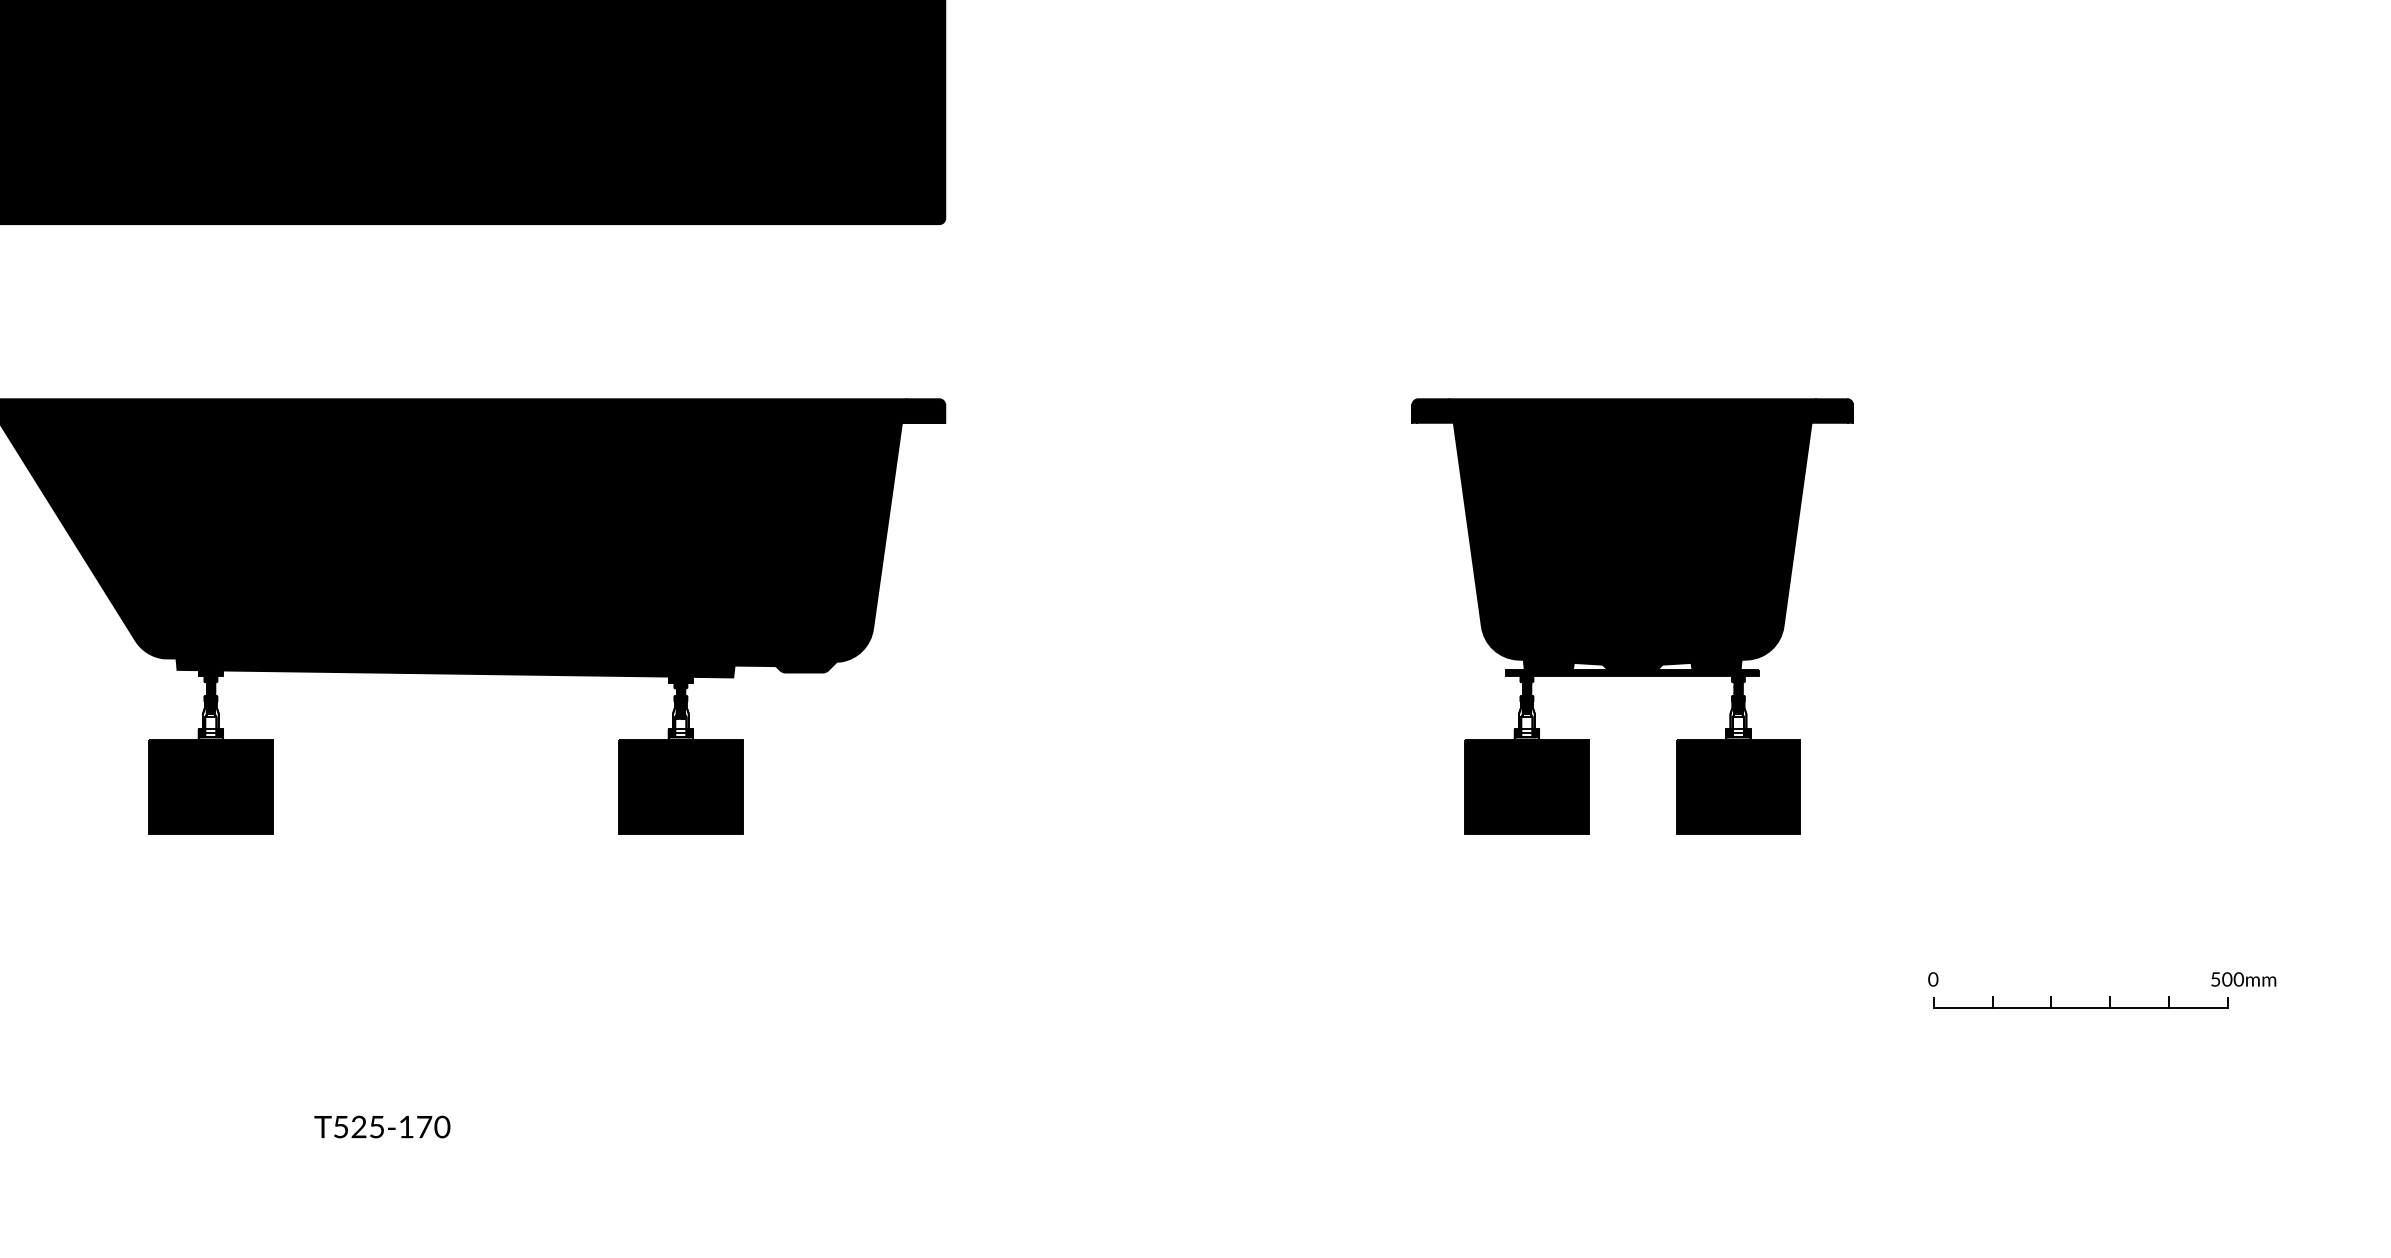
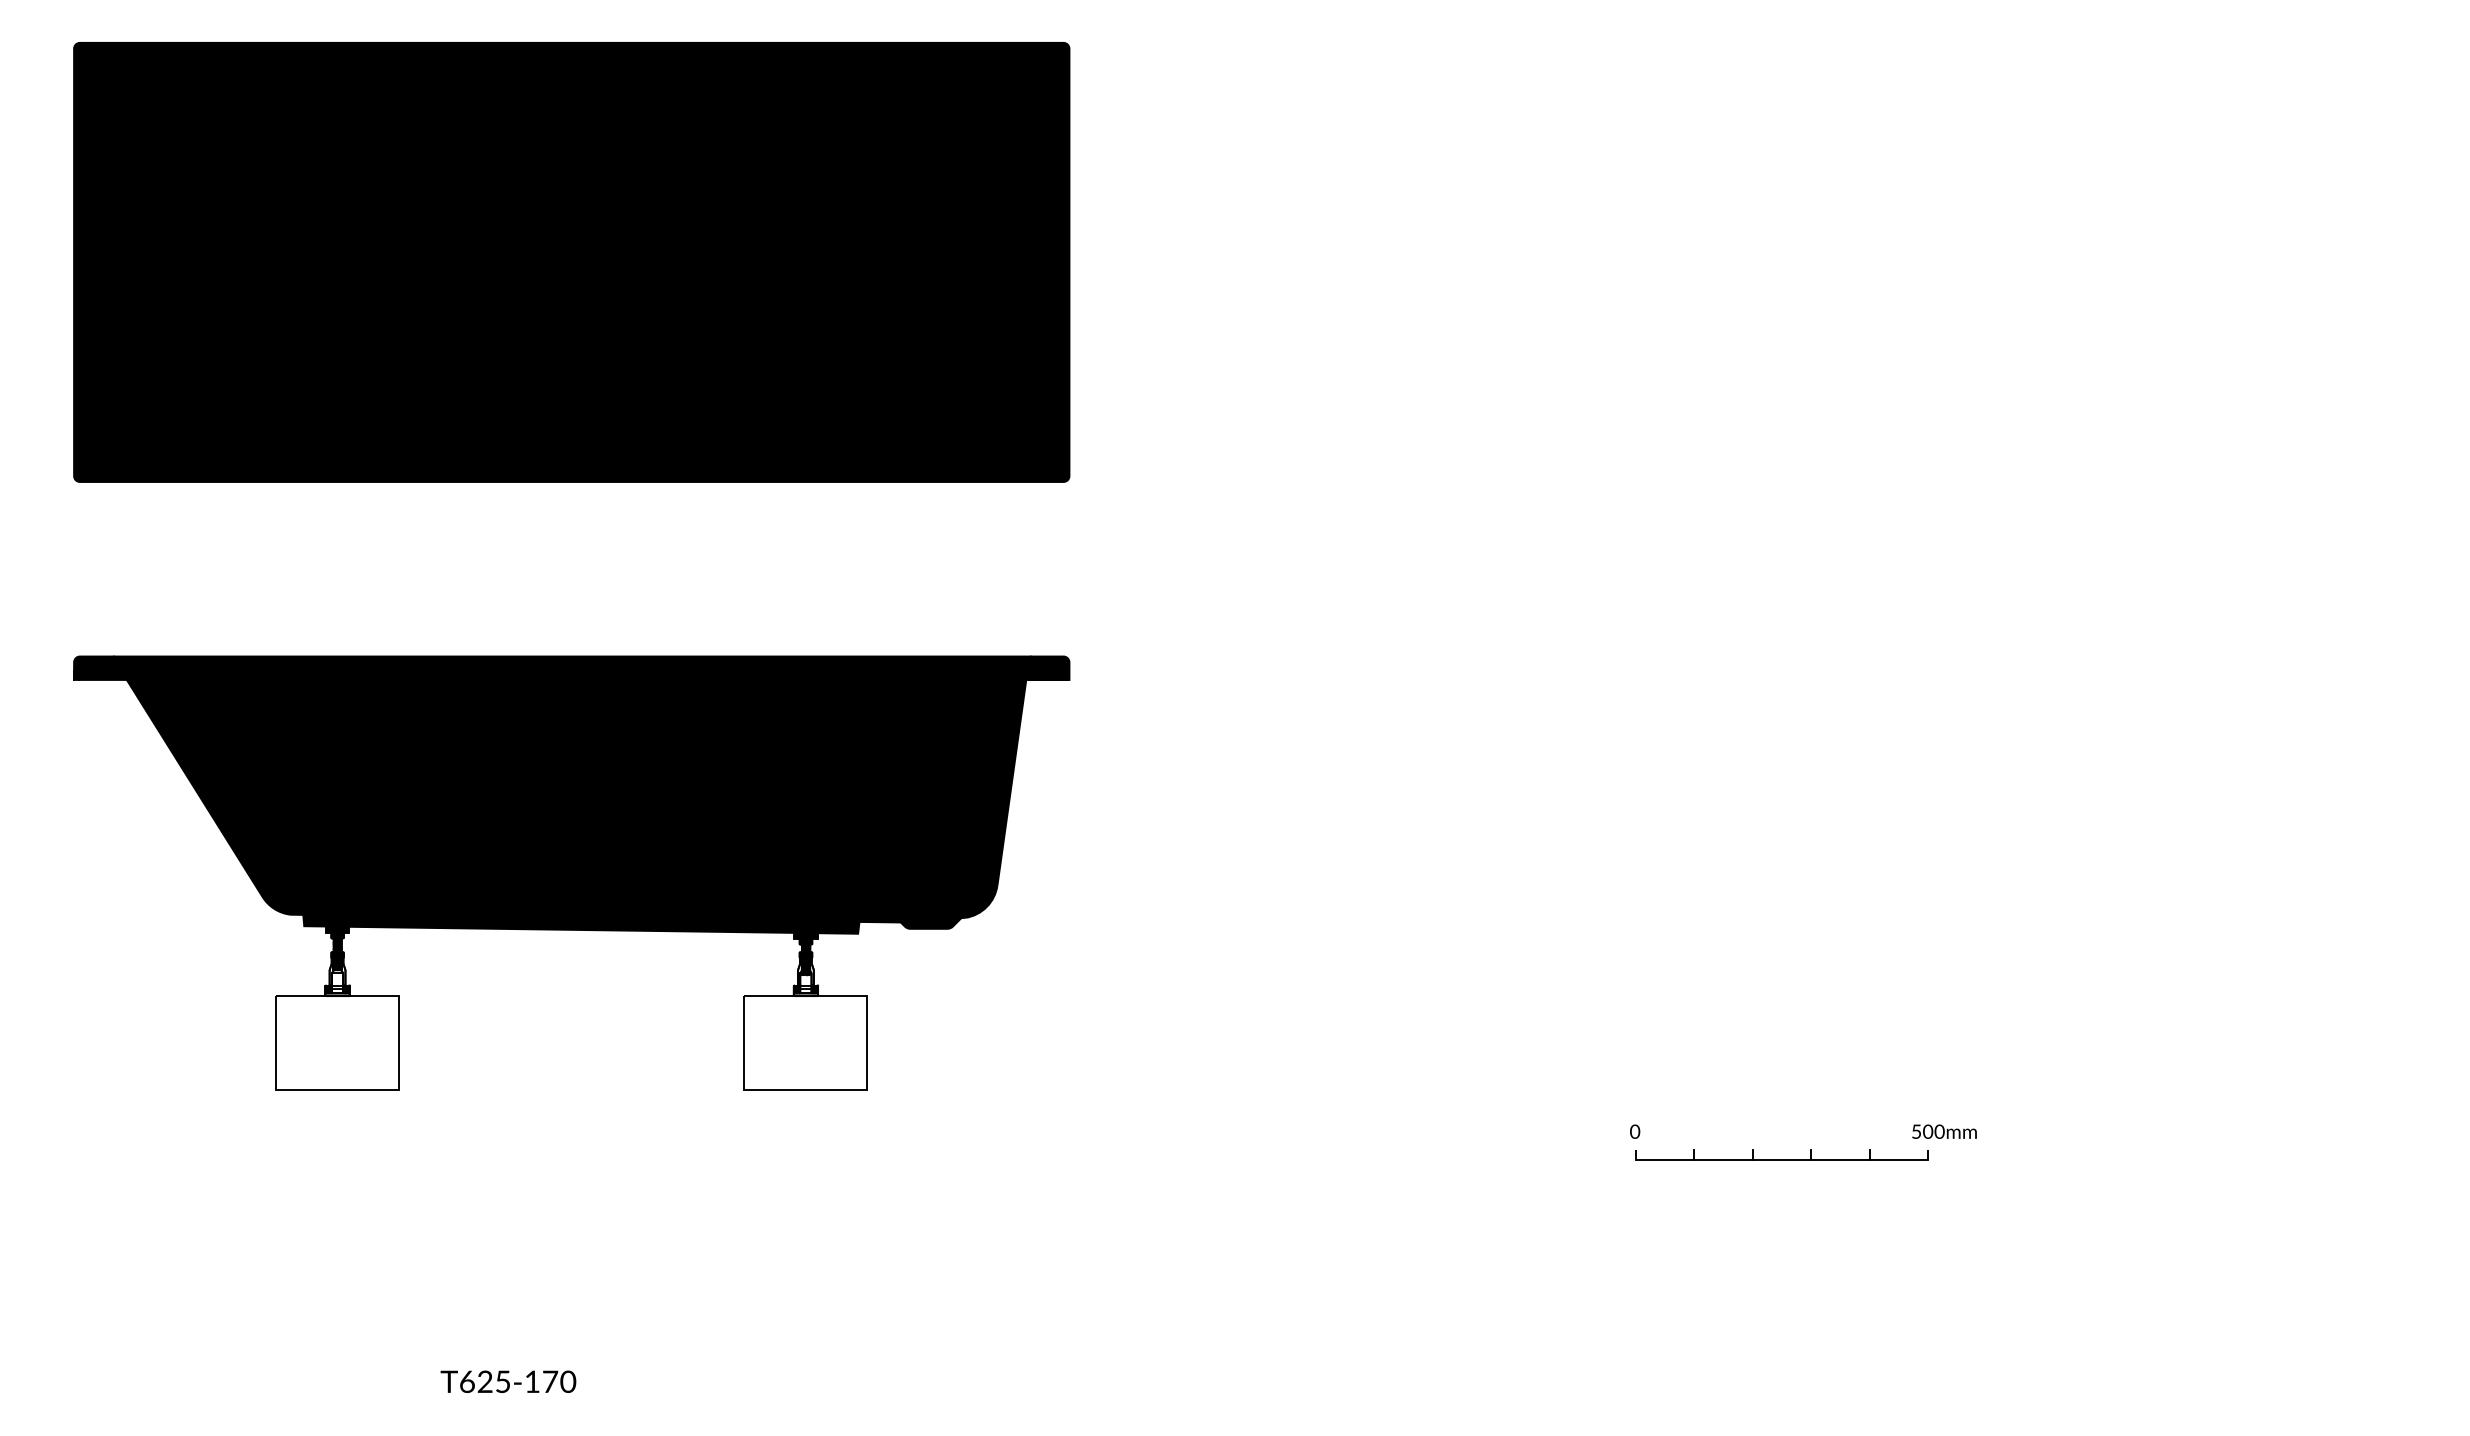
part: (1632, 615) -> (1754, 872), removed
fill: (210, 786) -> (337, 1042), removed
fill: (680, 786) -> (805, 1042), removed
part: (2109, 997) -> (1810, 1149), moved
text: (341, 1126) -> (467, 1381), T525-170 -> T625-170

